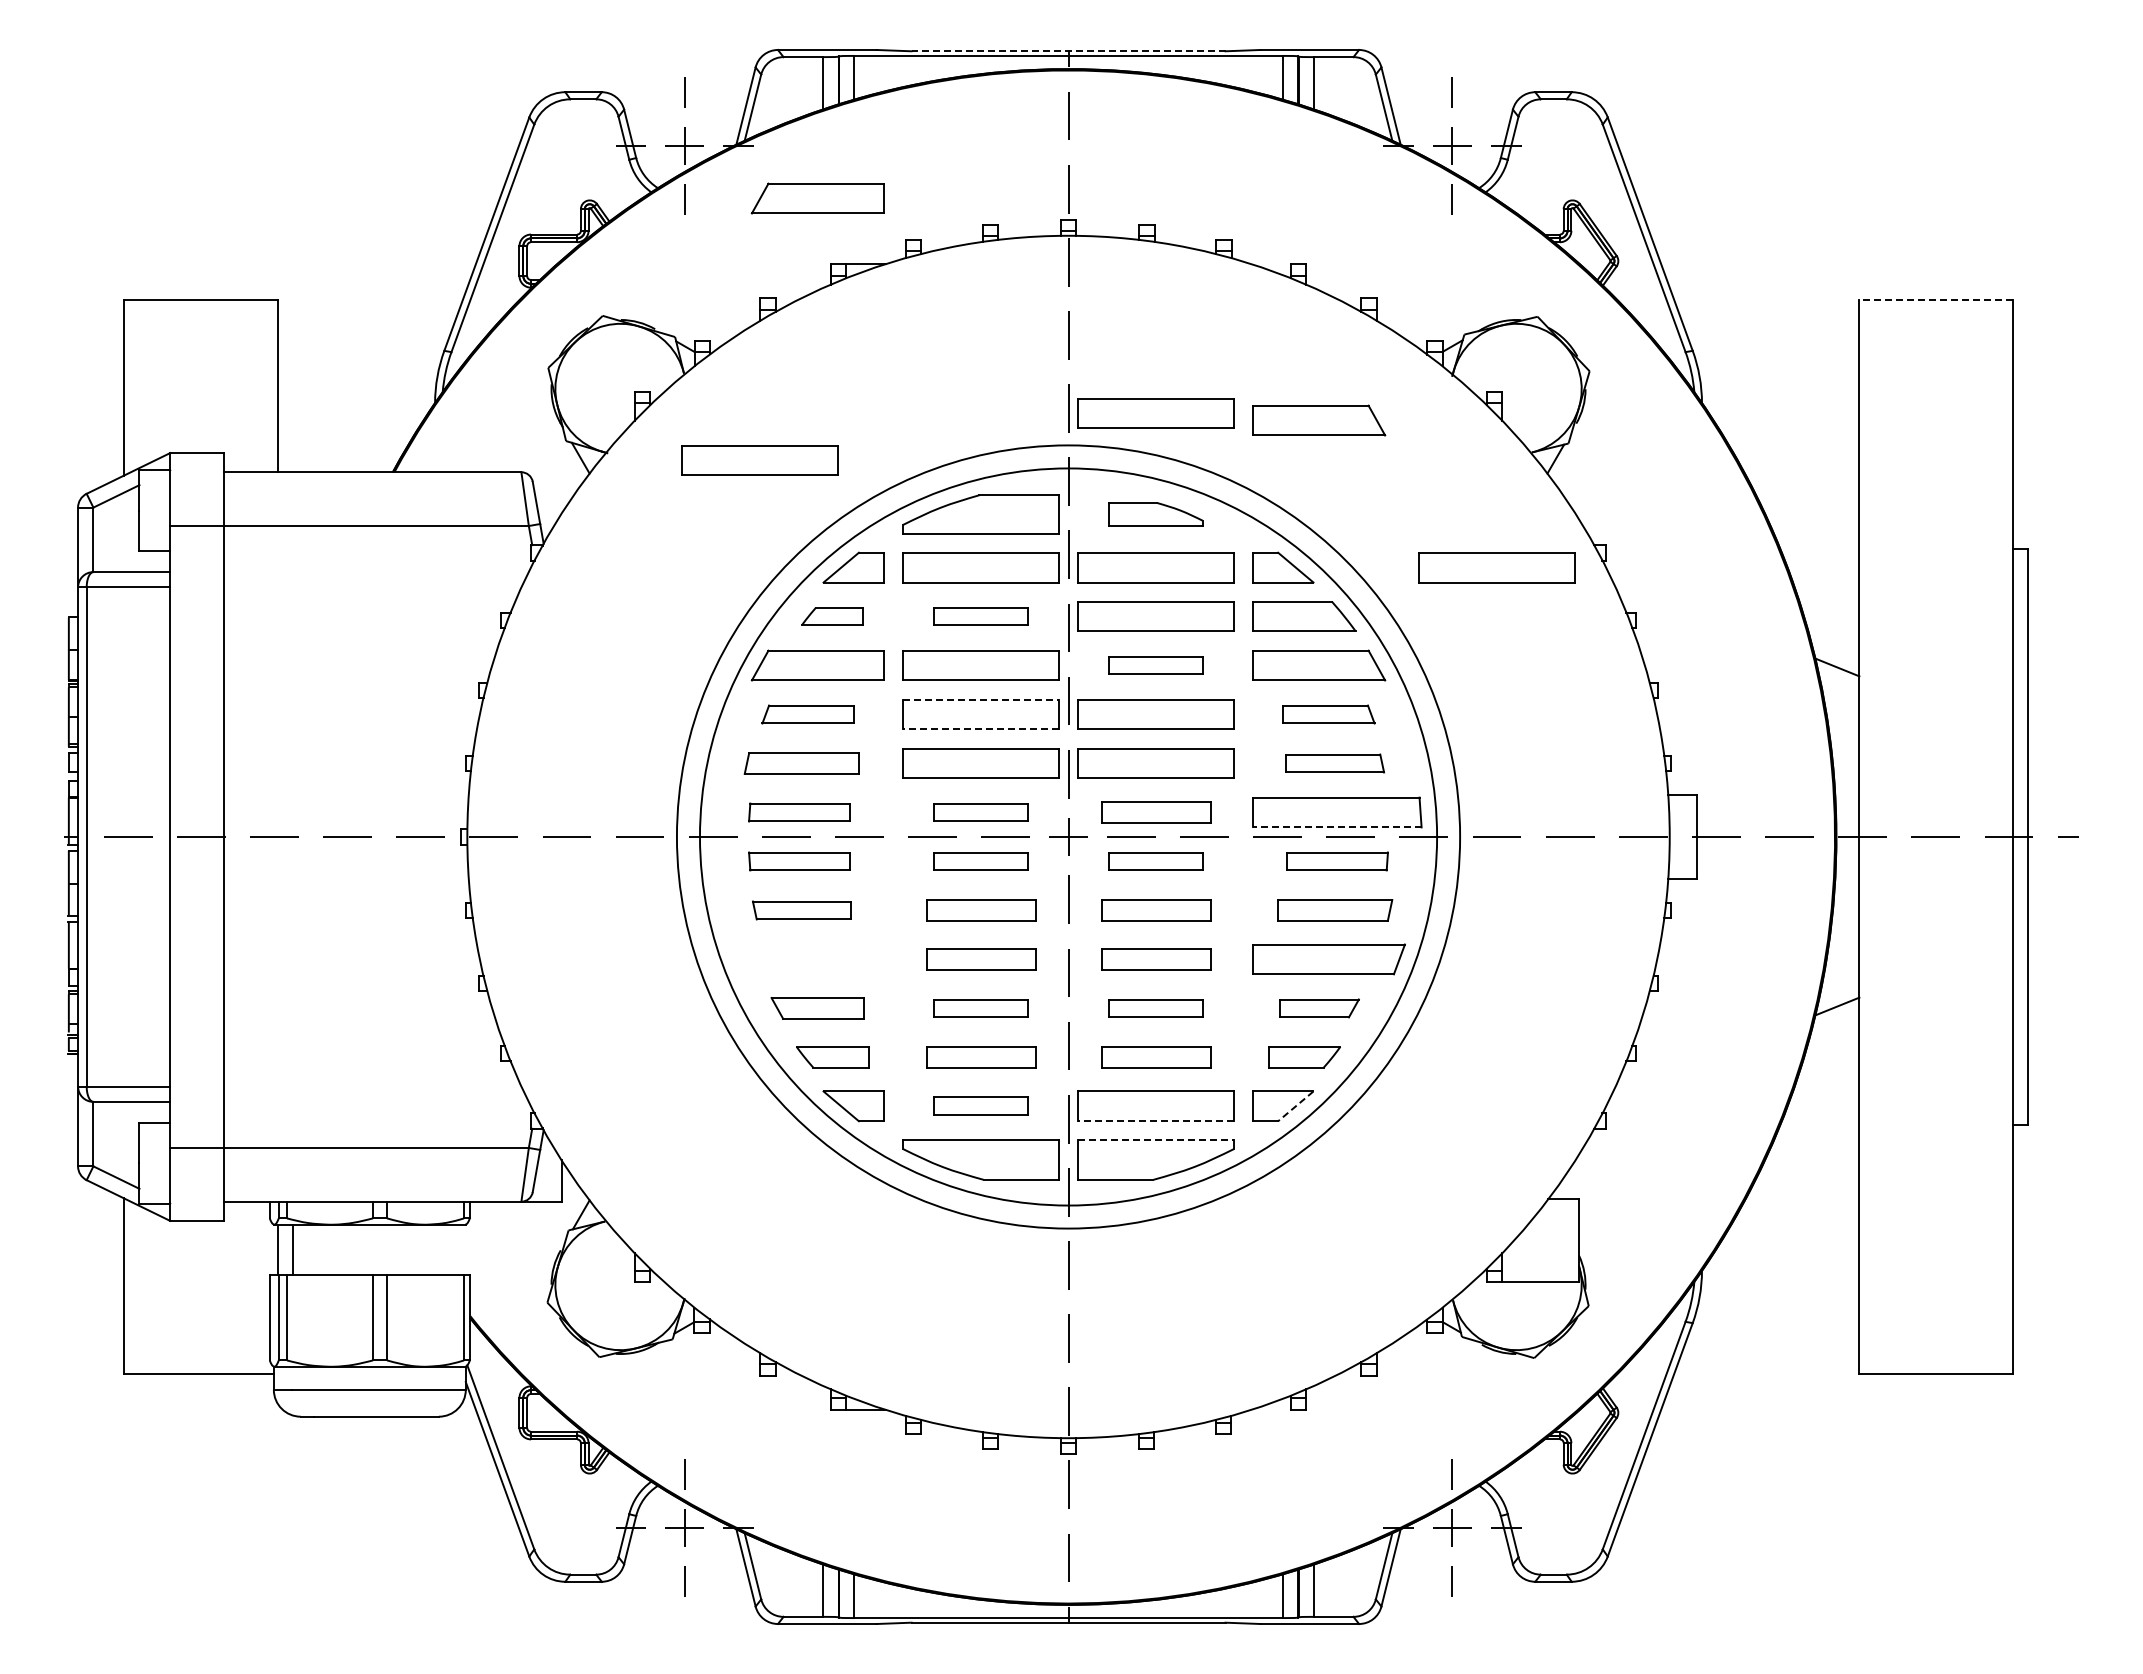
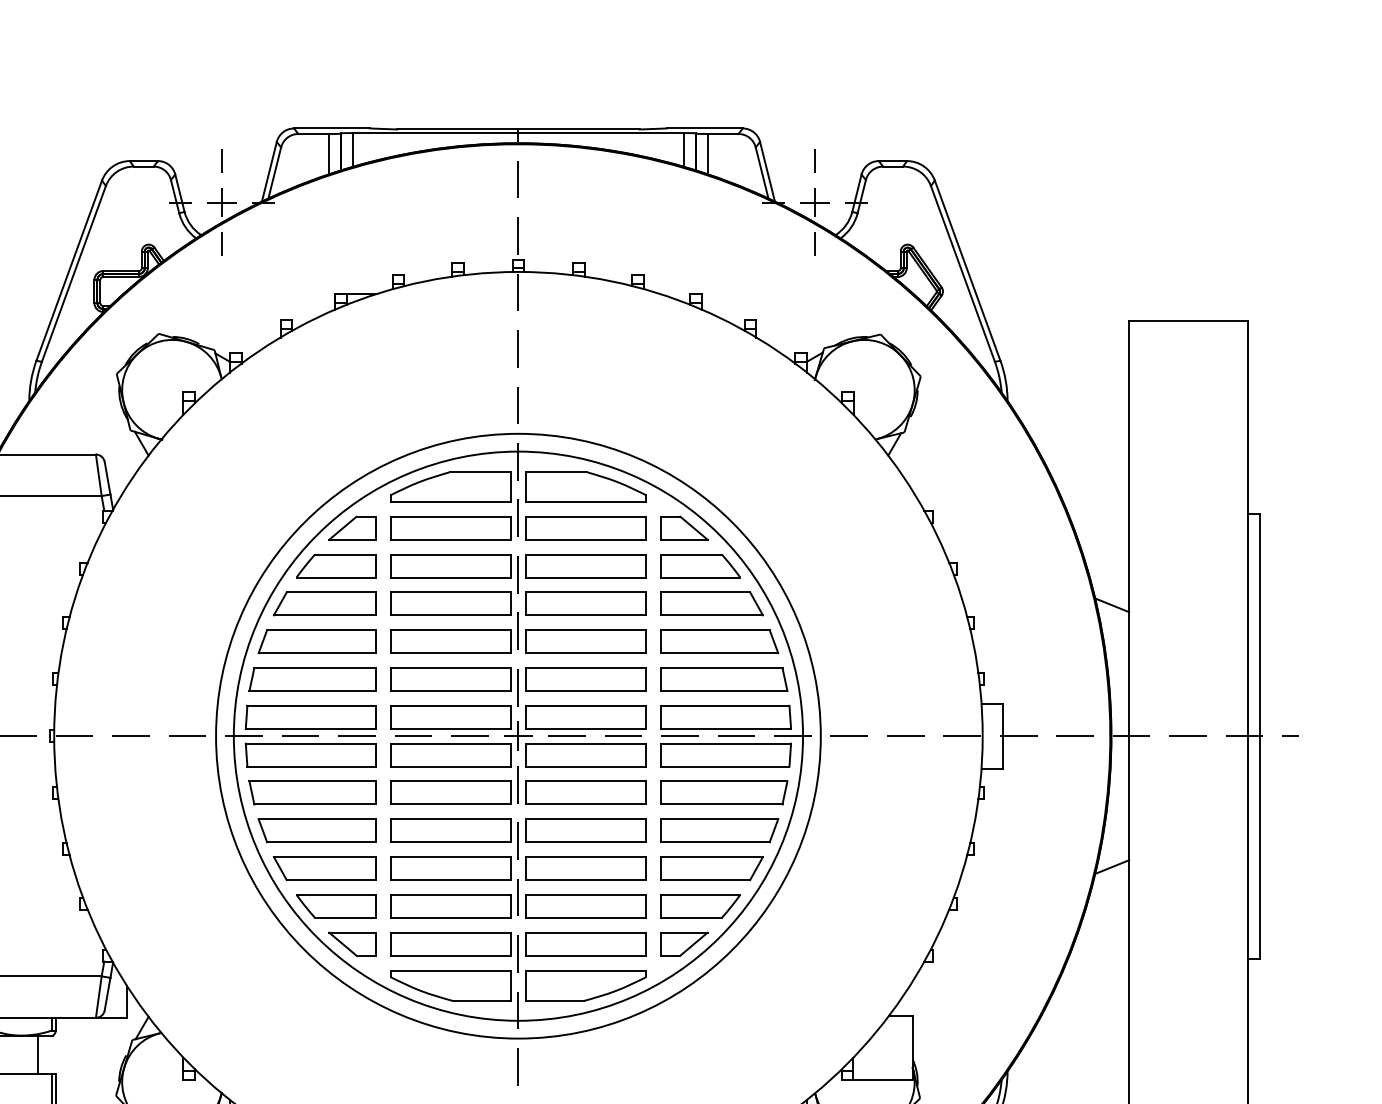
line: (1068, 51) -> (518, 129), dashed -> solid
part: (817, 198) -> (324, 243), removed
line: (1936, 299) -> (1188, 321), dashed -> solid
part: (1155, 413) -> (585, 409), removed
part: (1319, 420) -> (712, 414), removed
part: (759, 460) -> (279, 445), removed
part: (1155, 514) -> (585, 487), size x1.67
part: (1496, 567) -> (848, 528), removed
part: (832, 616) -> (336, 565), size x1.67
part: (980, 616) -> (450, 565), size x1.67
part: (1155, 665) -> (585, 603), size x1.67
line: (981, 699) -> (451, 630), dashed -> solid
part: (807, 714) -> (316, 641), size x1.67
part: (1328, 714) -> (719, 641), size x1.67
line: (981, 729) -> (451, 653), dashed -> solid
part: (801, 763) -> (312, 679), size x1.43
part: (1334, 763) -> (723, 679), size x1.67
part: (799, 812) -> (310, 717), size x1.67
part: (980, 812) -> (450, 717), size x1.67
part: (1155, 812) -> (585, 717), size x1.43
line: (1336, 827) -> (725, 728), dashed -> solid
part: (799, 861) -> (310, 755), size x1.67
part: (980, 861) -> (450, 755), size x1.67
part: (1155, 861) -> (585, 755), size x1.67
part: (1337, 861) -> (726, 755), size x1.67
part: (801, 910) -> (312, 792), size x1.67
part: (980, 910) -> (450, 792), size x1.43
part: (1155, 910) -> (585, 792), size x1.43
part: (1334, 910) -> (723, 792), size x1.43
part: (807, 959) -> (316, 830), added
part: (980, 959) -> (450, 830), size x1.43
part: (1155, 959) -> (585, 830), size x1.43
part: (817, 1008) -> (324, 868), size x1.43
part: (980, 1008) -> (450, 868), size x1.67
part: (1155, 1008) -> (585, 868), size x1.67
part: (1319, 1008) -> (712, 868), size x1.67
part: (832, 1056) -> (336, 905), size x1.43
part: (980, 1056) -> (450, 905), size x1.43
part: (1155, 1056) -> (585, 905), size x1.43
part: (1304, 1056) -> (700, 905), size x1.43
part: (980, 1105) -> (450, 943), size x1.67
line: (1295, 1106) -> (693, 944), dashed -> solid
line: (1156, 1121) -> (586, 955), dashed -> solid
line: (1156, 1140) -> (586, 970), dashed -> solid
line: (446, 1249) -> (38, 1054), added

